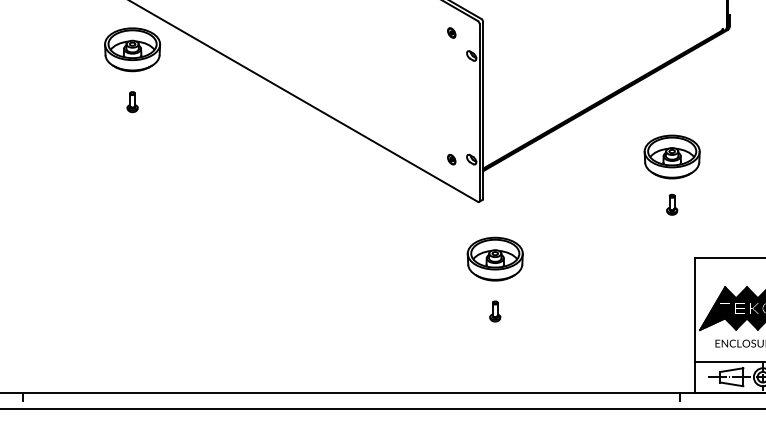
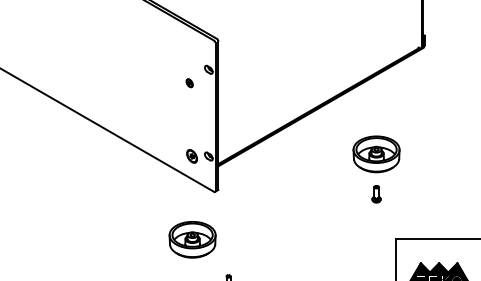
part: (451, 32) -> (189, 82), moved
part: (451, 159) -> (191, 156), size x1.6
part: (494, 258) -> (191, 239), moved

